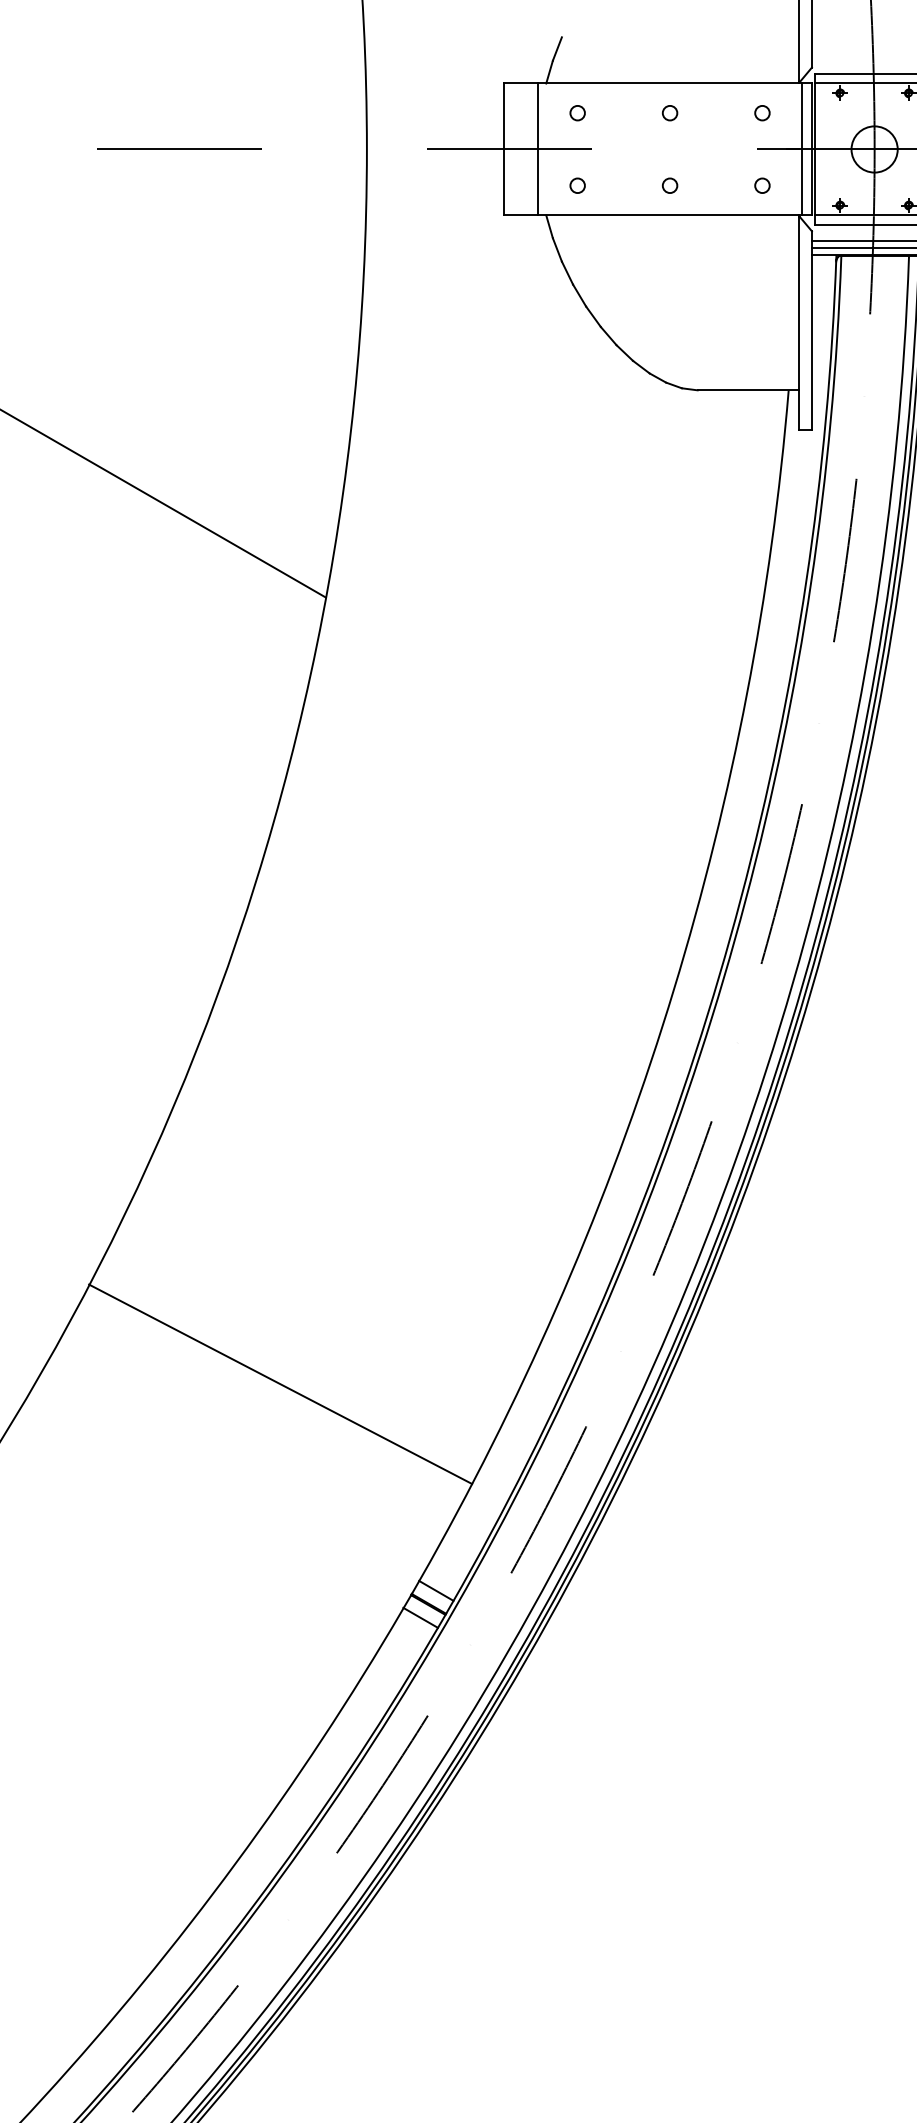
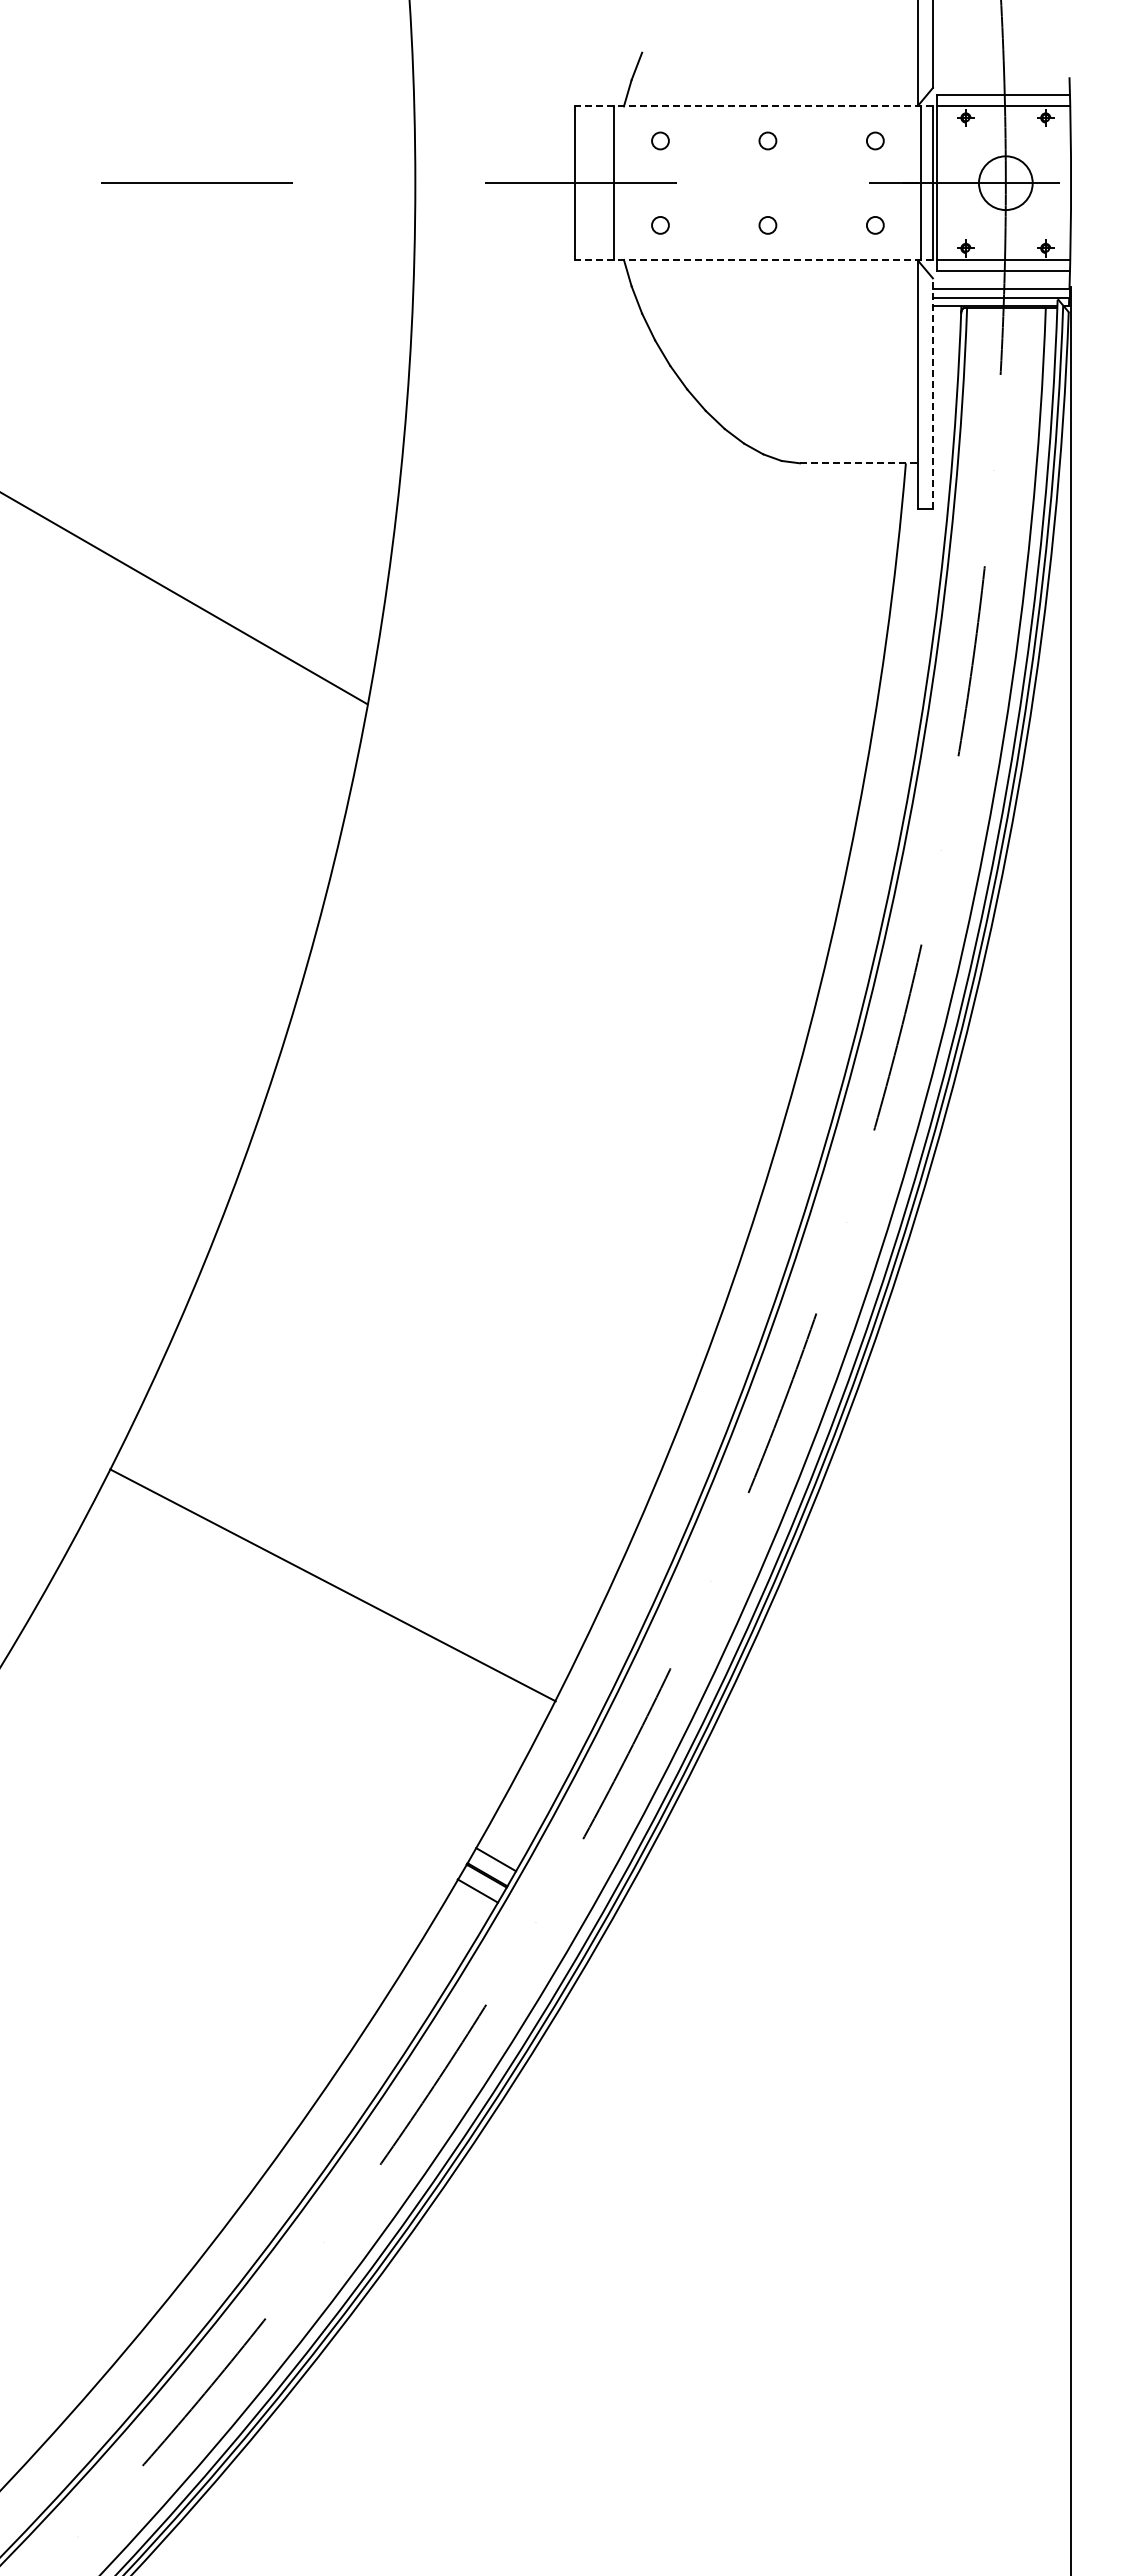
line: (657, 83) -> (753, 106), solid -> dashed
line: (657, 215) -> (753, 259), solid -> dashed
line: (811, 330) -> (932, 393), solid -> dashed
line: (747, 390) -> (858, 463), solid -> dashed
line: (280, 1384) -> (332, 1585), moved

